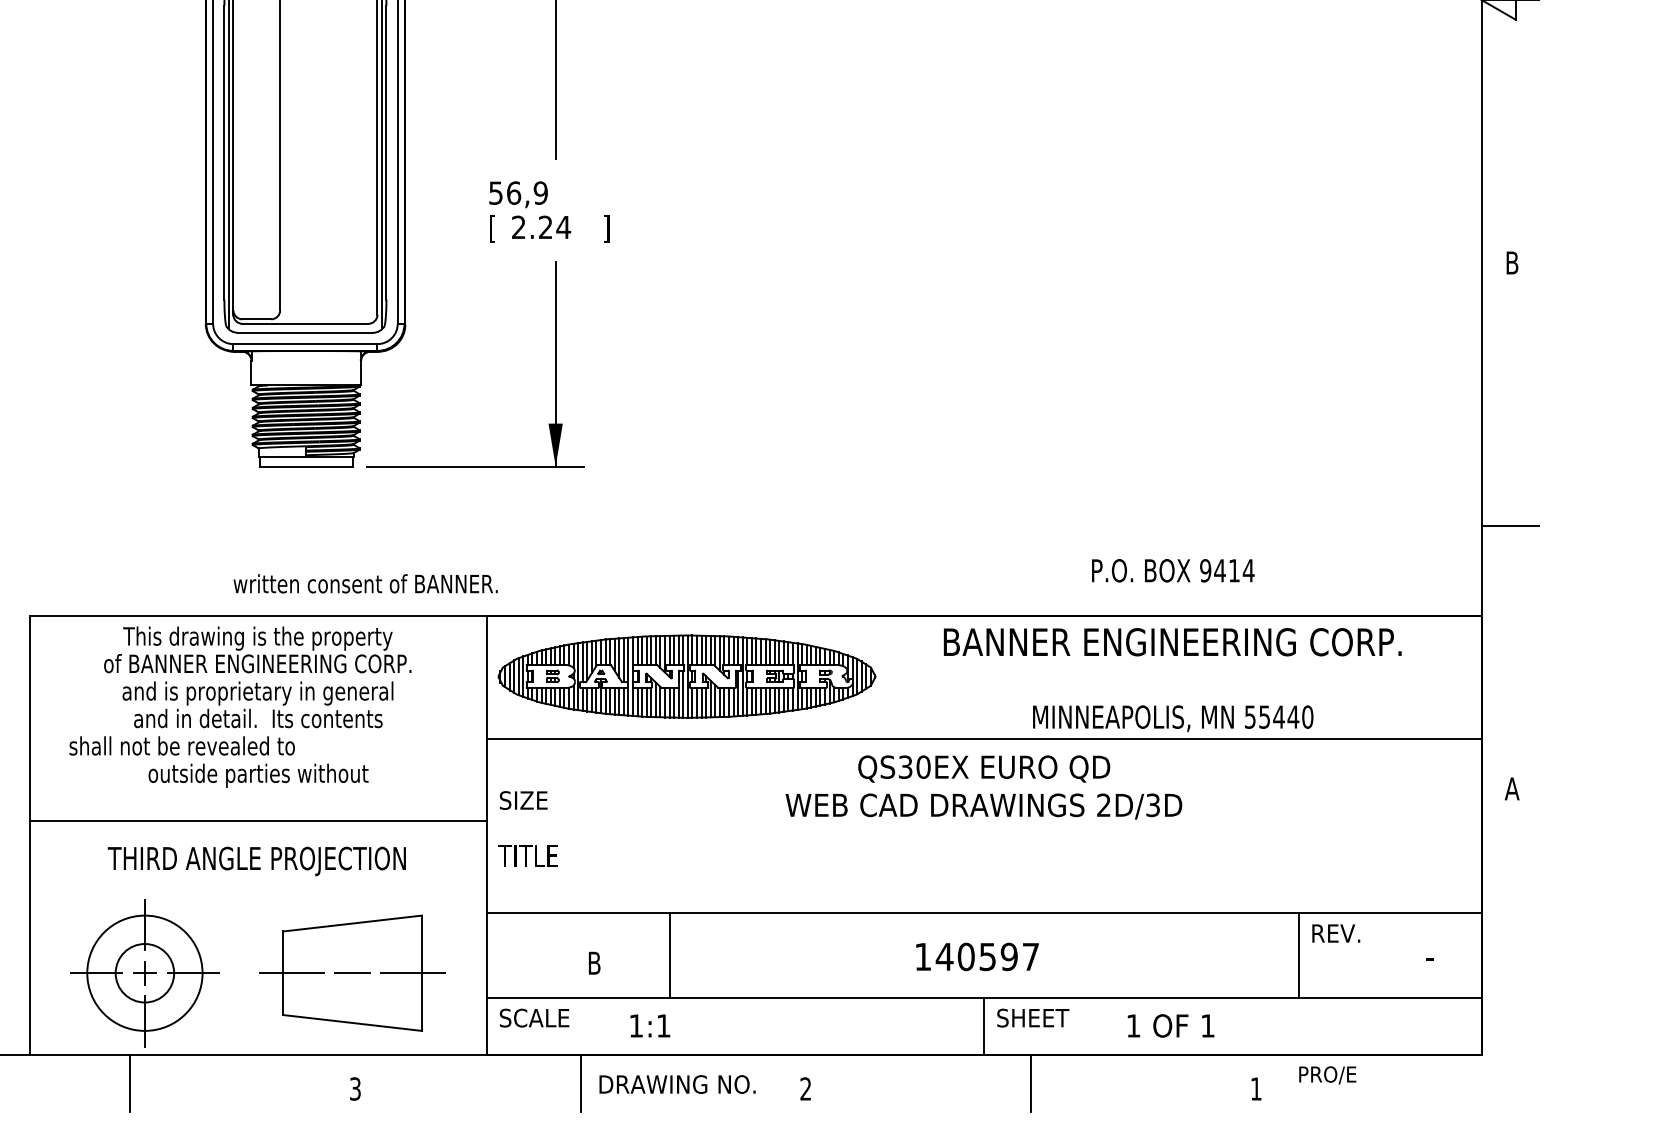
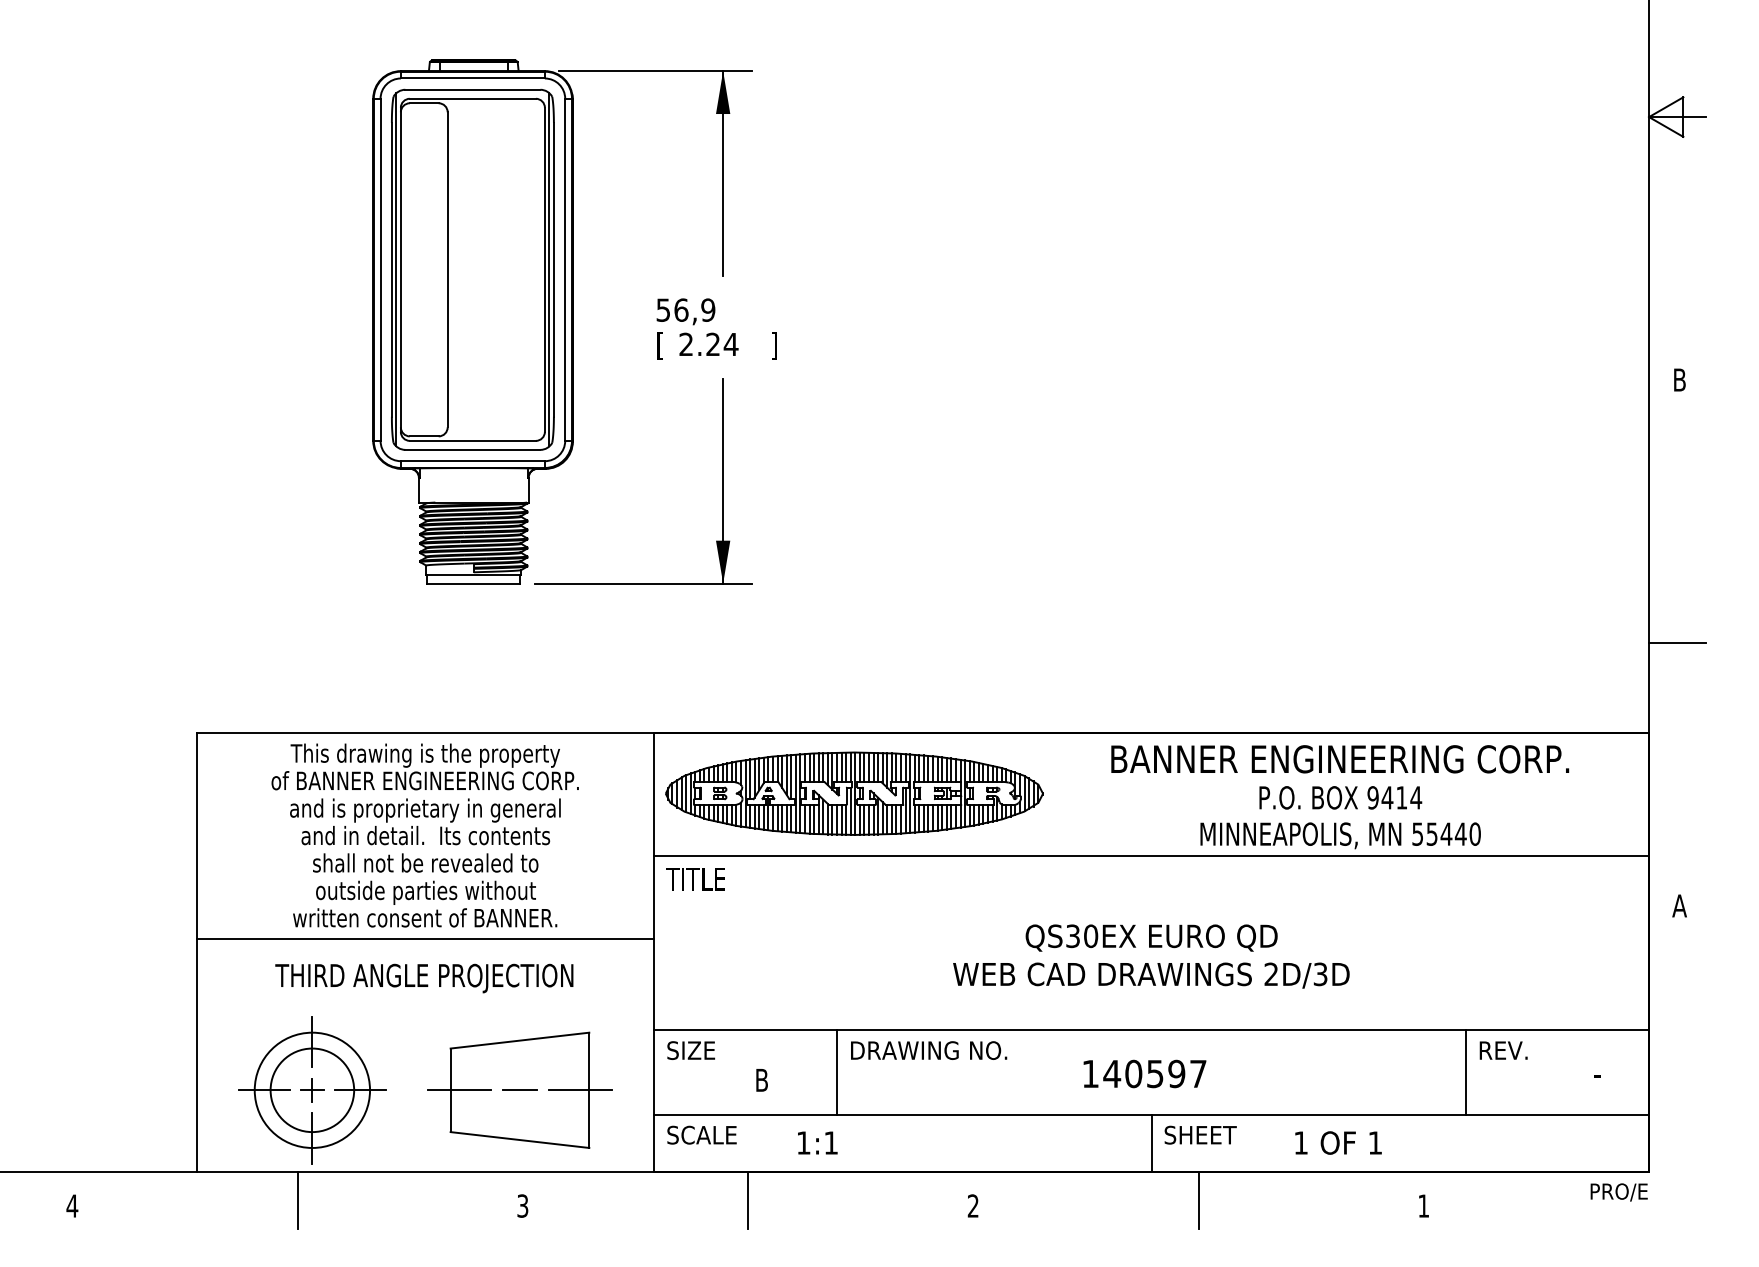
text: (1173, 570) -> (1340, 797), moved
text: (366, 583) -> (425, 917), moved
text: (182, 745) -> (425, 862), moved
text: (984, 787) -> (1151, 956), moved
text: (523, 800) -> (690, 1050), moved
text: (528, 856) -> (695, 879), moved
circle: (145, 973) -> (312, 1090), size x1.43
text: (1327, 1075) -> (1618, 1192), moved
text: (678, 1084) -> (929, 1050), moved

